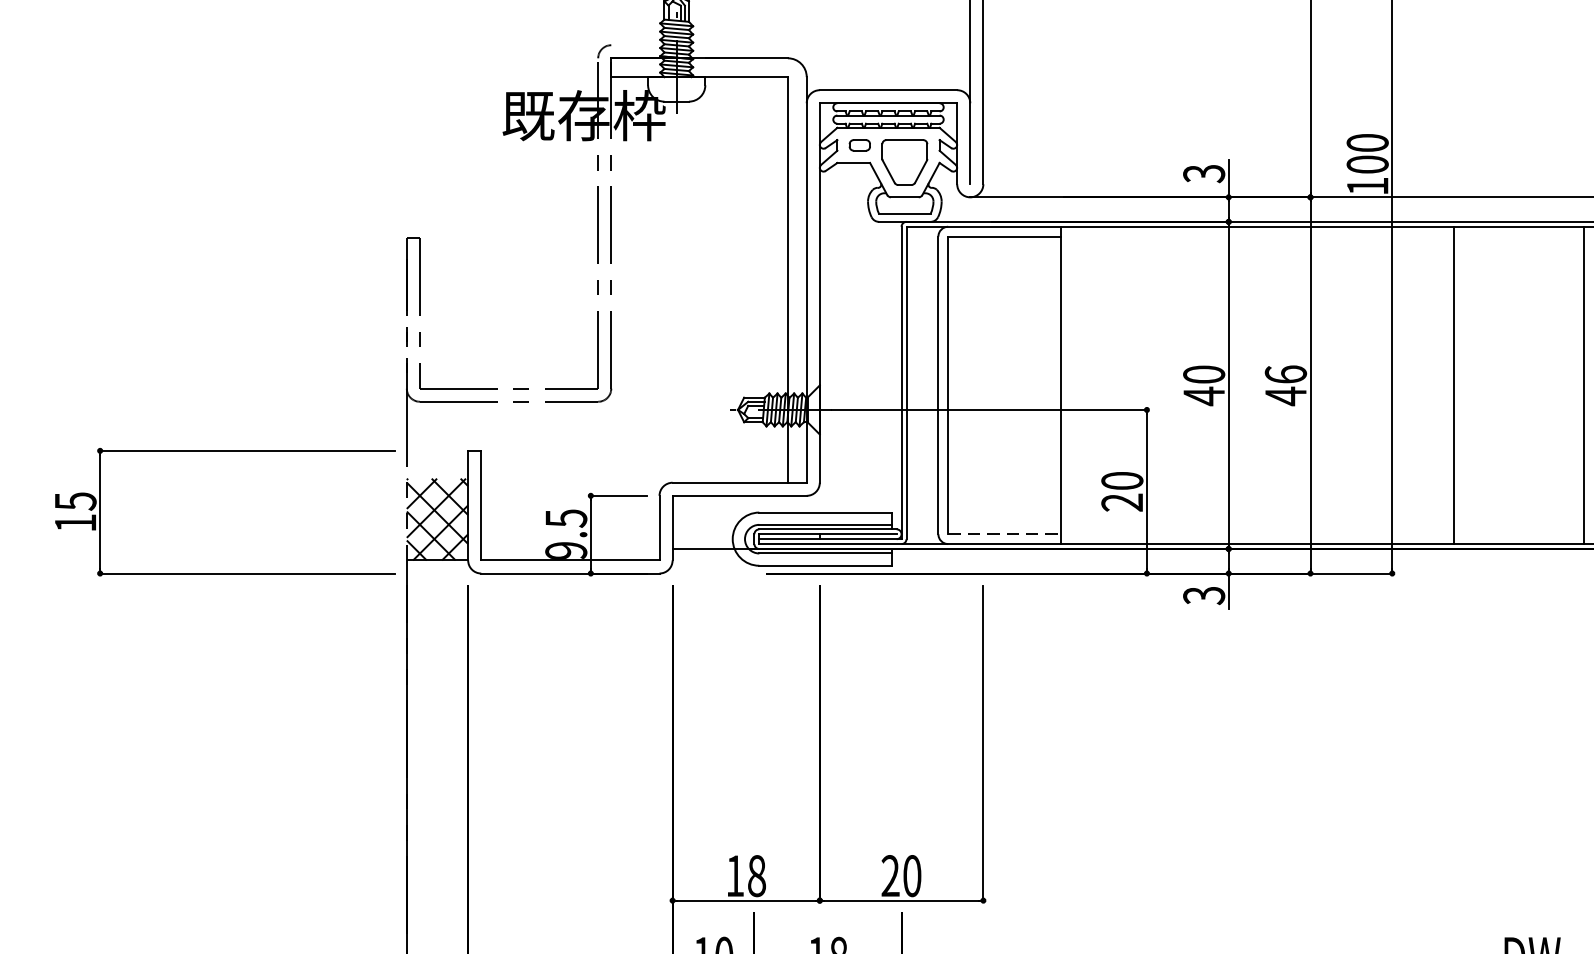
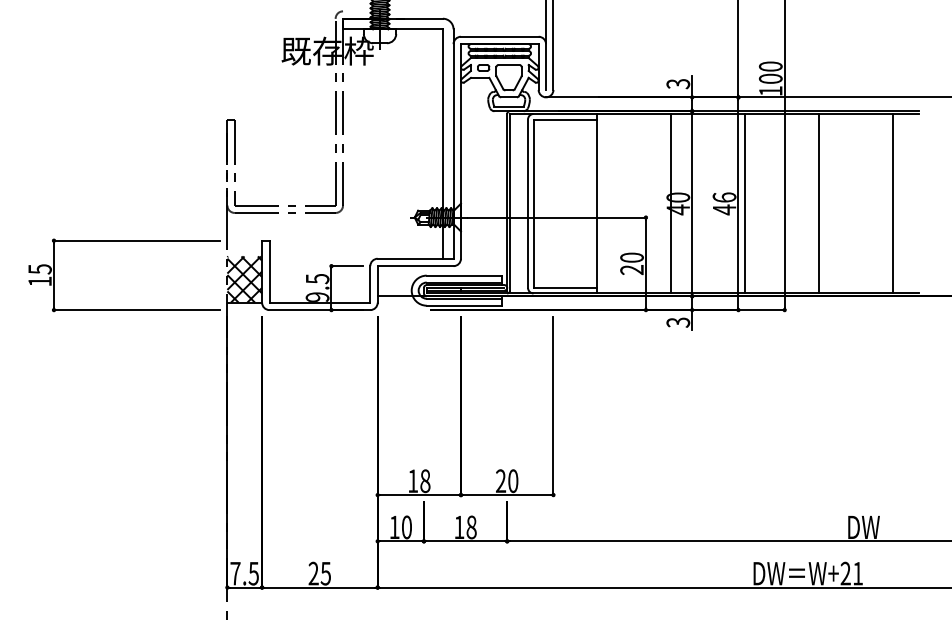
line: (1192, 385) -> (671, 203), added
line: (1322, 385) -> (745, 203), added
line: (1004, 533) -> (565, 287), dashed -> solid

